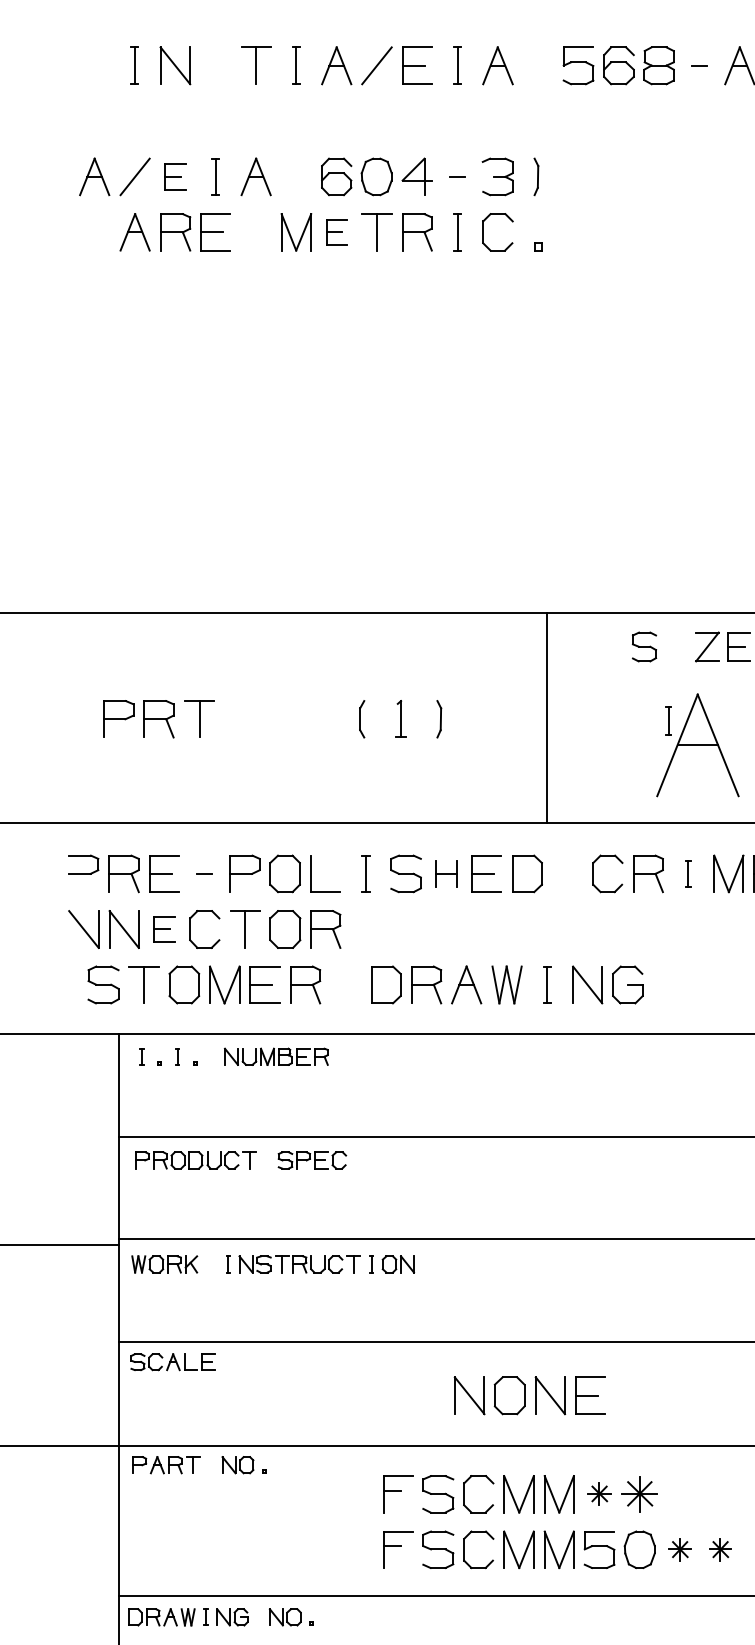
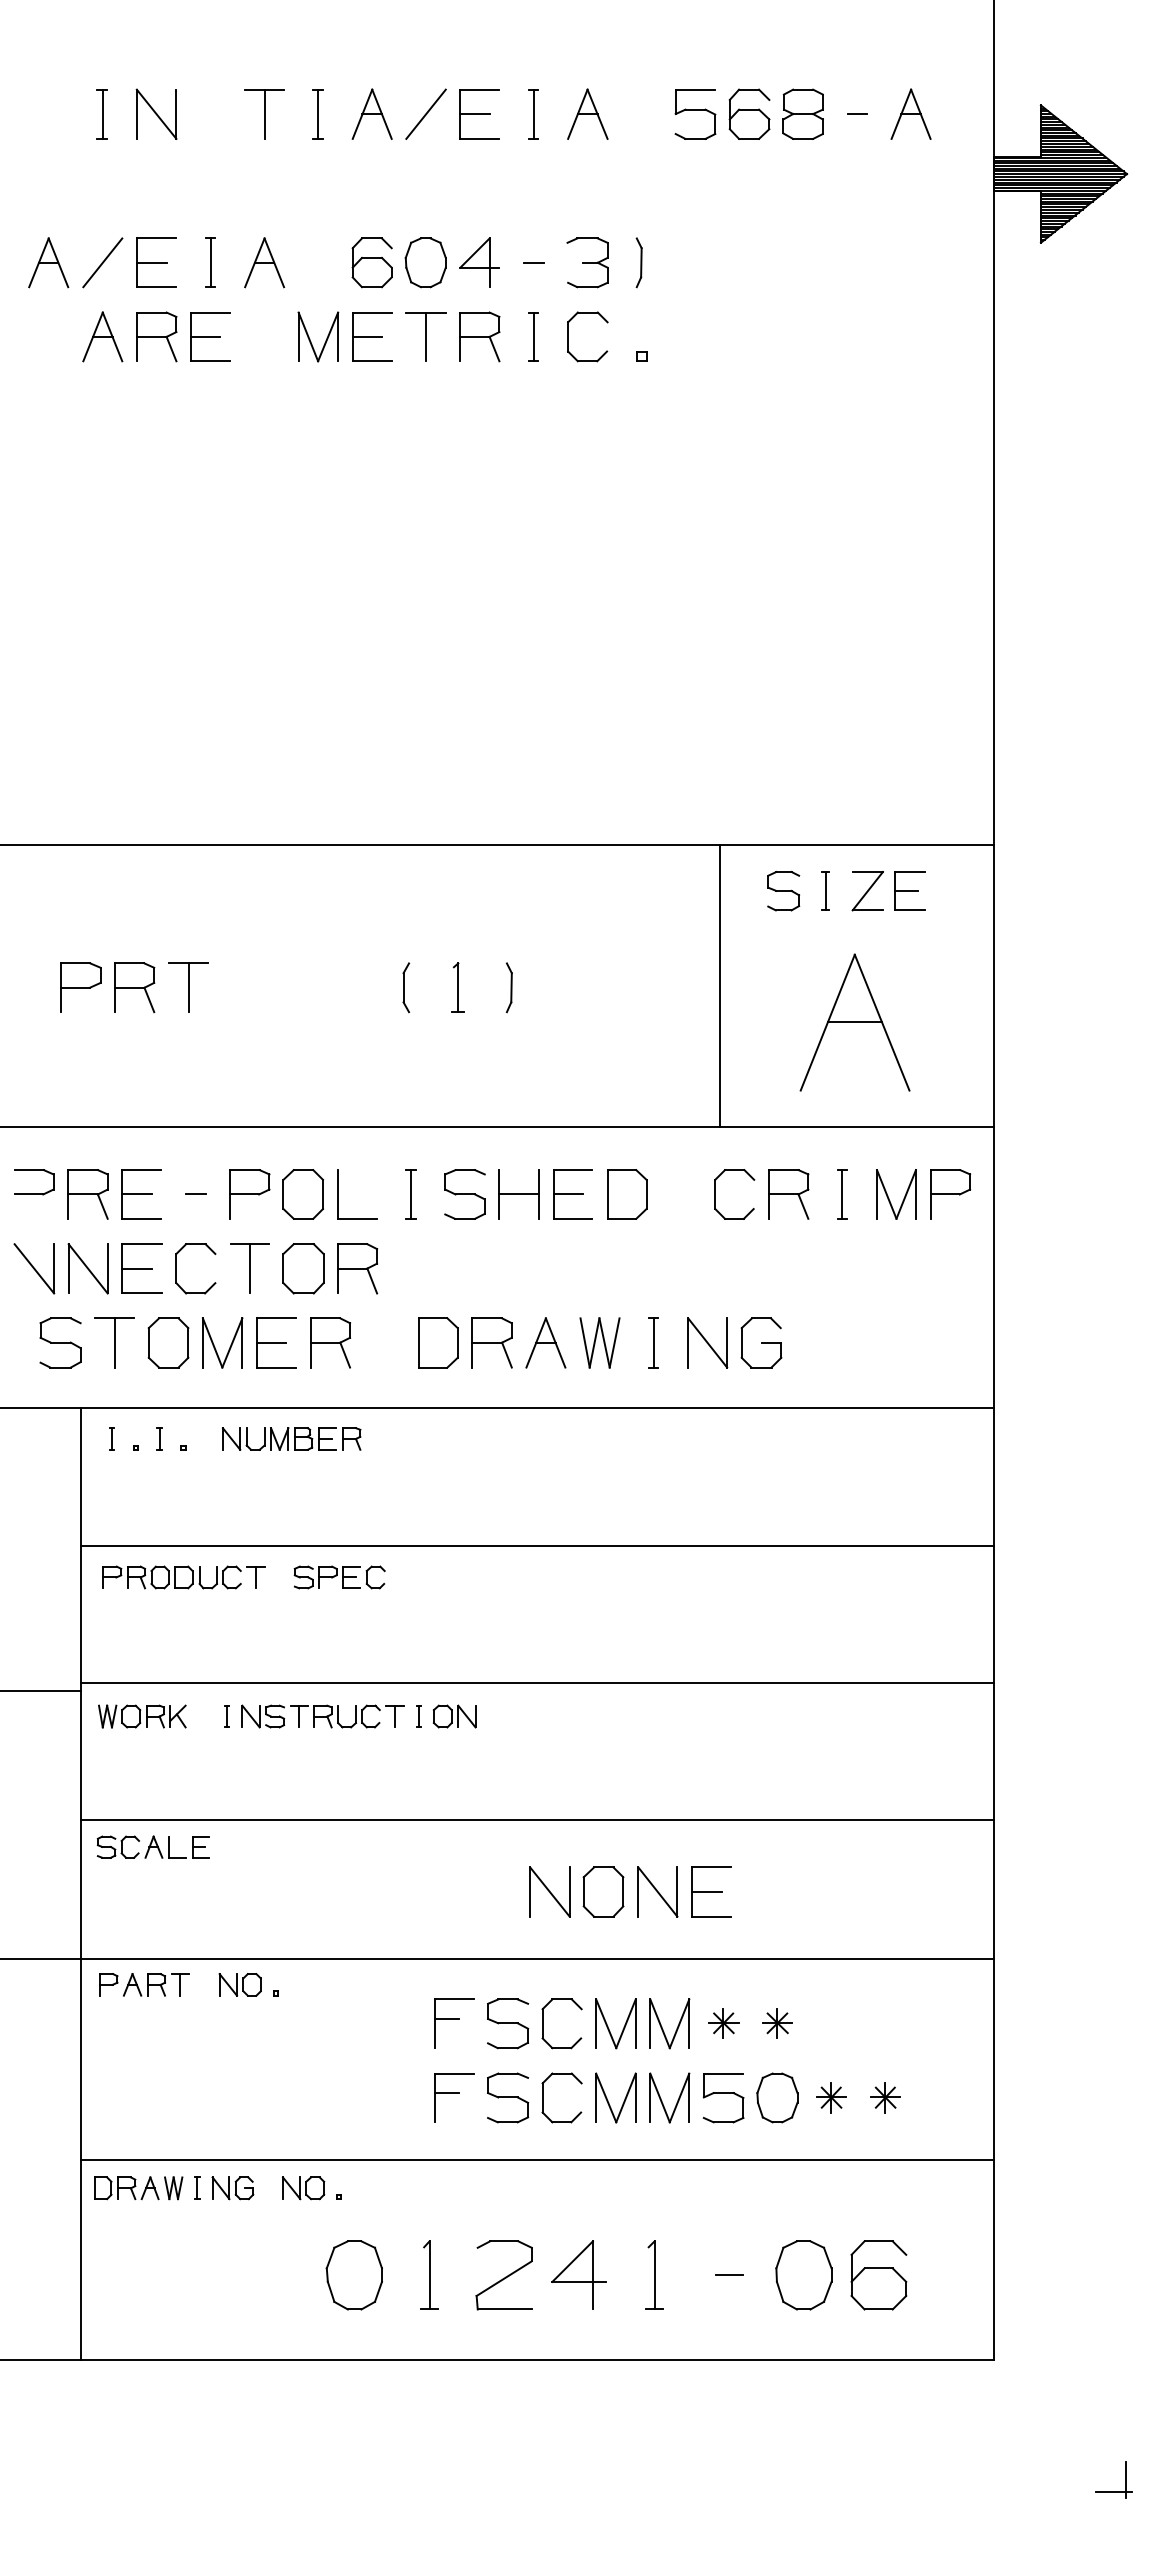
part: (175, 176) -> (156, 262), size x1.43
part: (336, 232) -> (372, 336), size x1.43
line: (547, 717) -> (719, 985), moved
part: (668, 720) -> (825, 890), moved
part: (446, 873) -> (518, 1194), size x1.43
part: (688, 873) -> (842, 1194), size x1.43
part: (164, 929) -> (141, 1268), size x1.43
part: (639, 1494) -> (777, 2023), size x0.62

